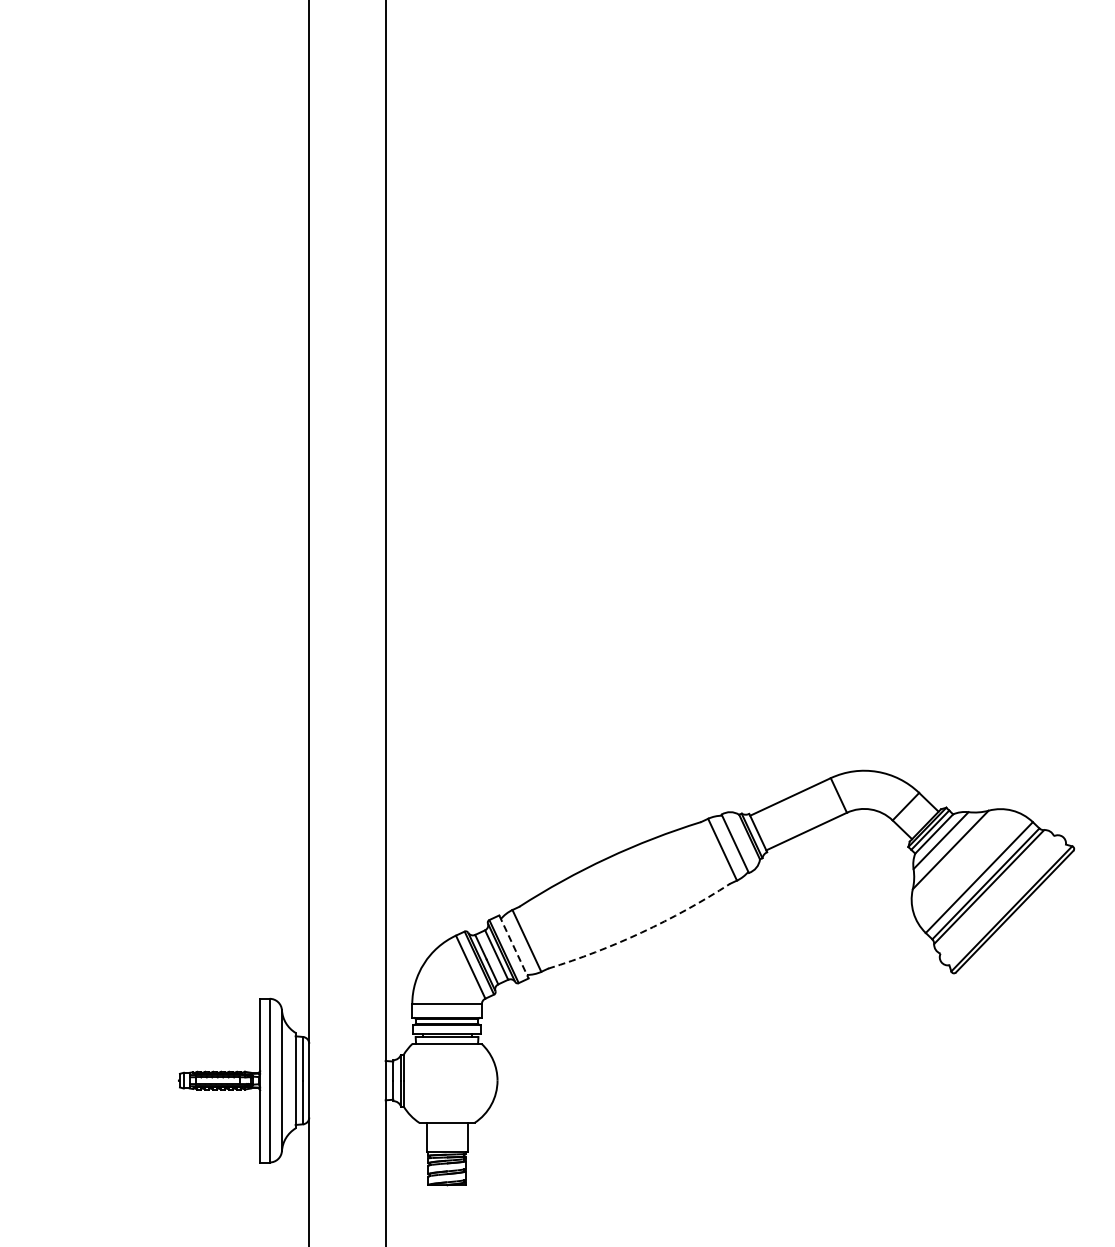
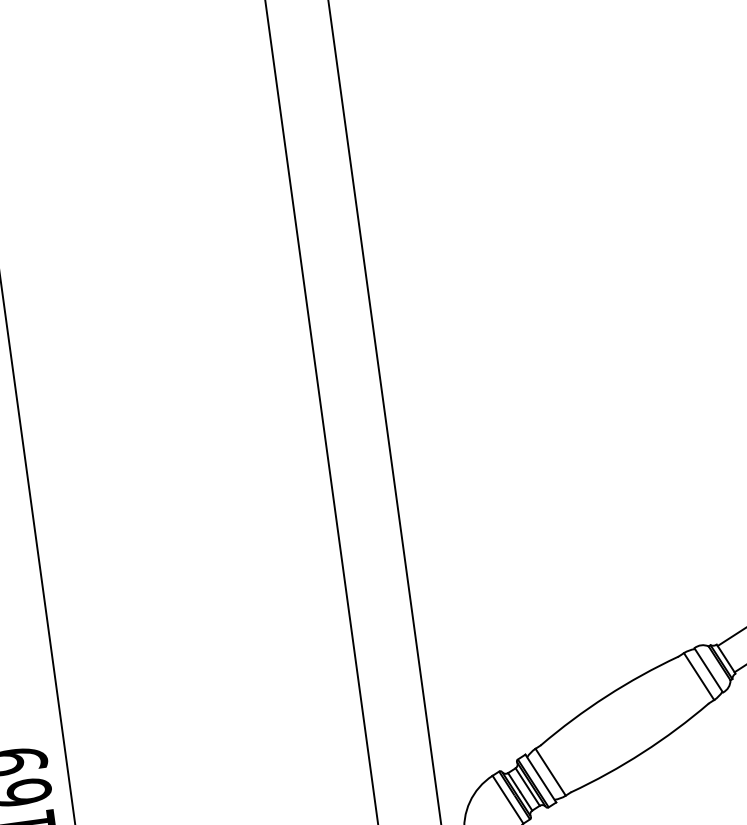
arc: (641, 932) -> (642, 752), dashed -> solid
line: (513, 946) -> (540, 778), dashed -> solid

